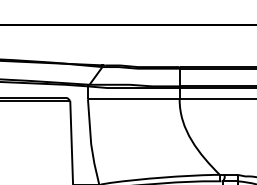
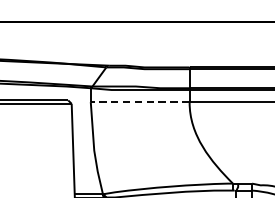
line: (133, 99) -> (139, 102), solid -> dashed

